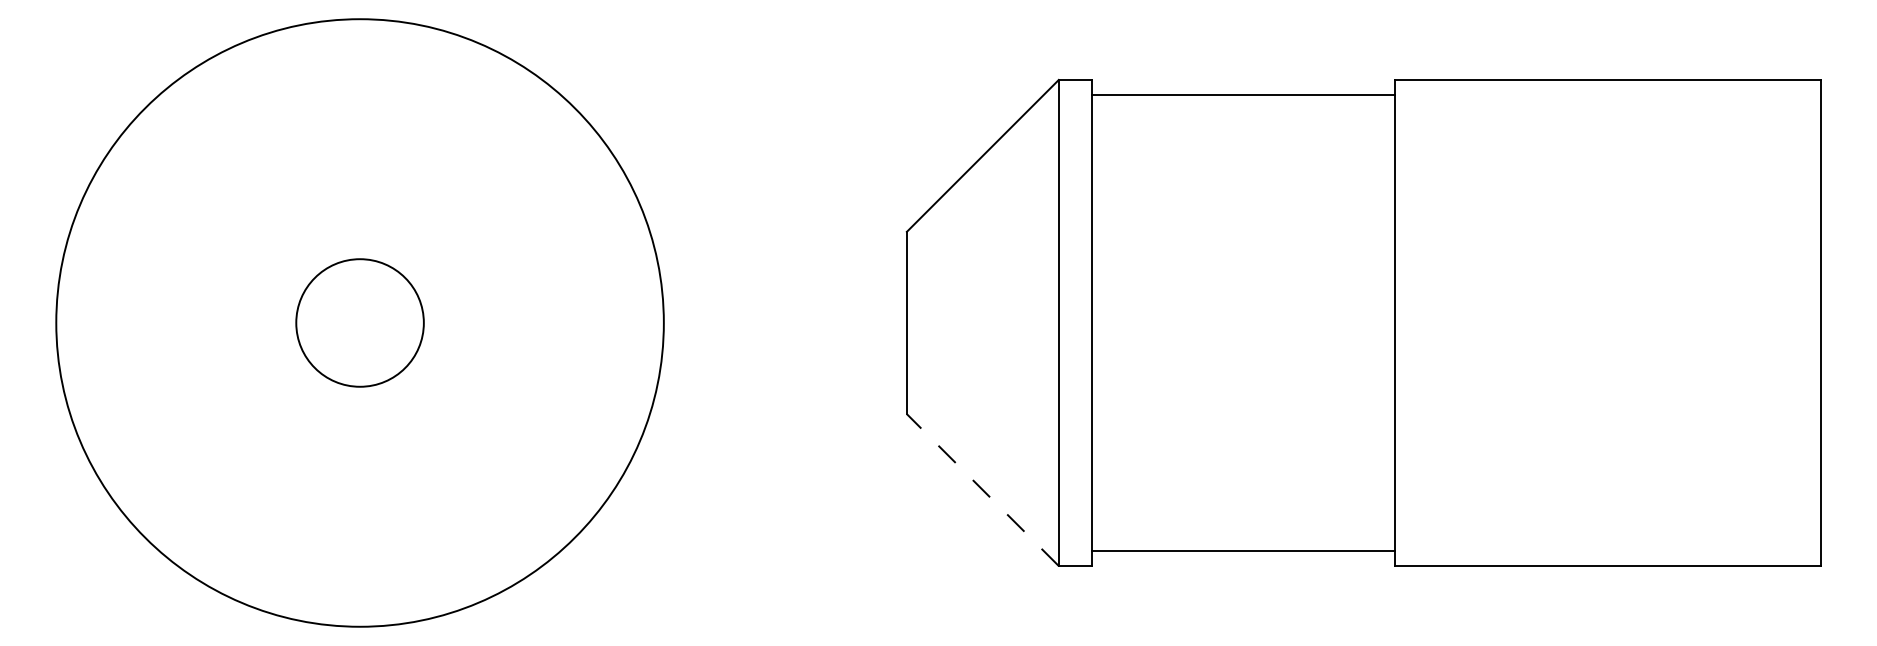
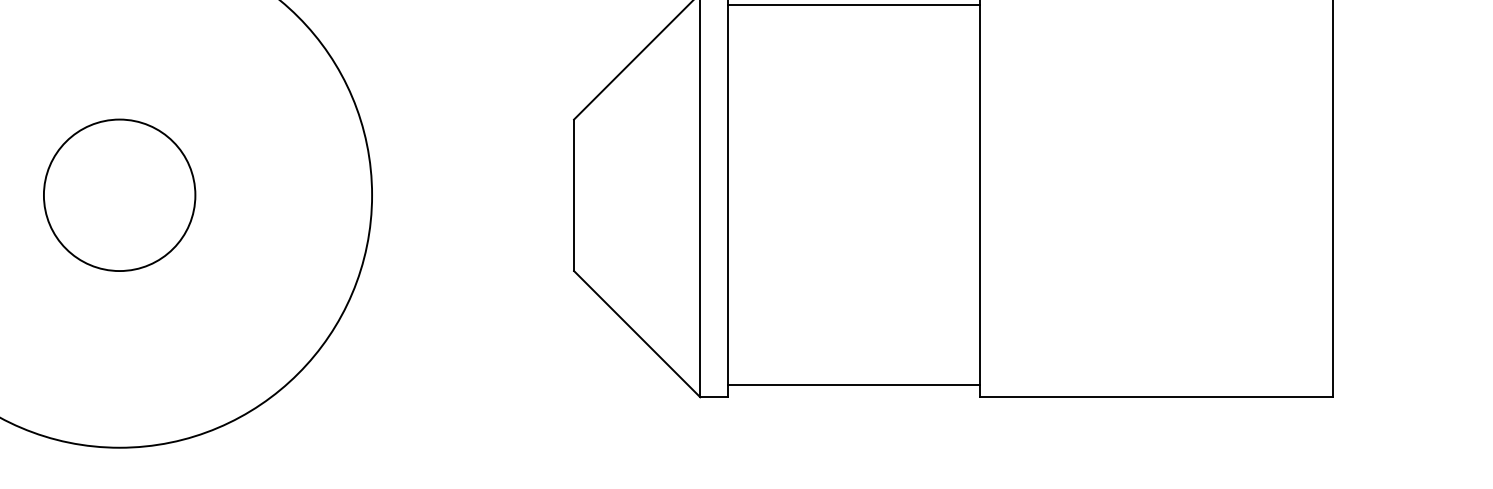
circle: (359, 322) -> (119, 194), size x1.43
line: (982, 489) -> (636, 333), dashed -> solid

